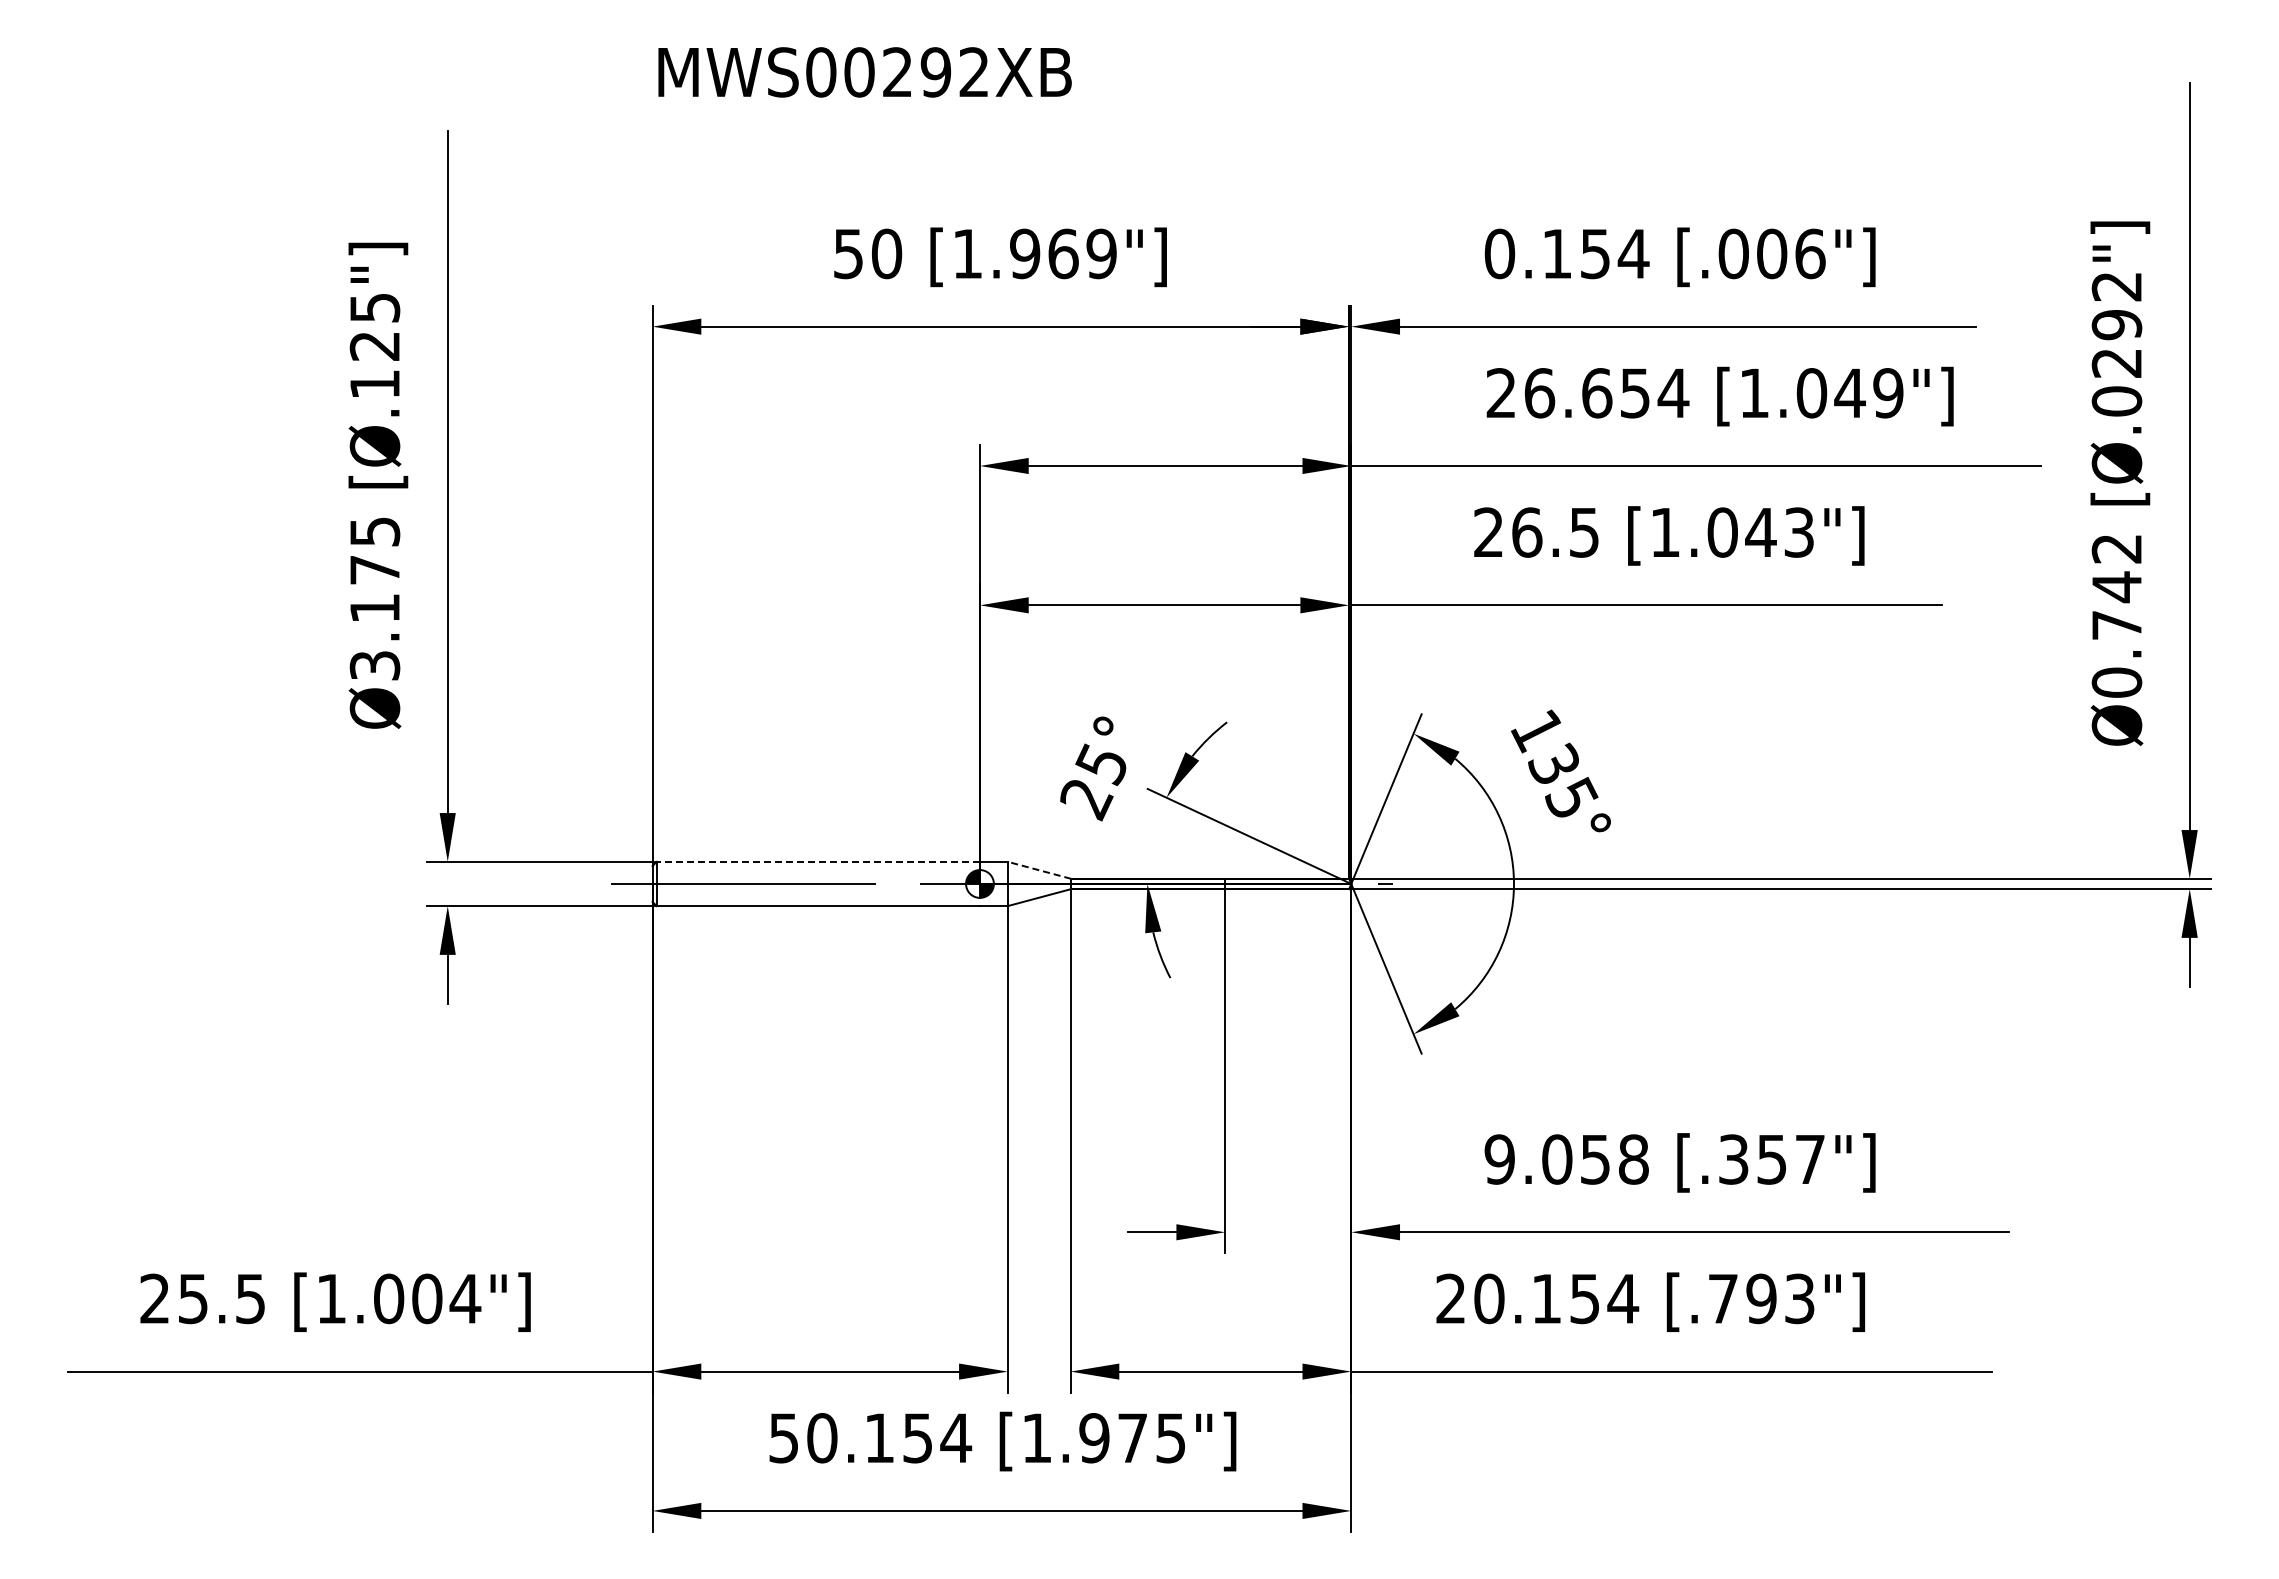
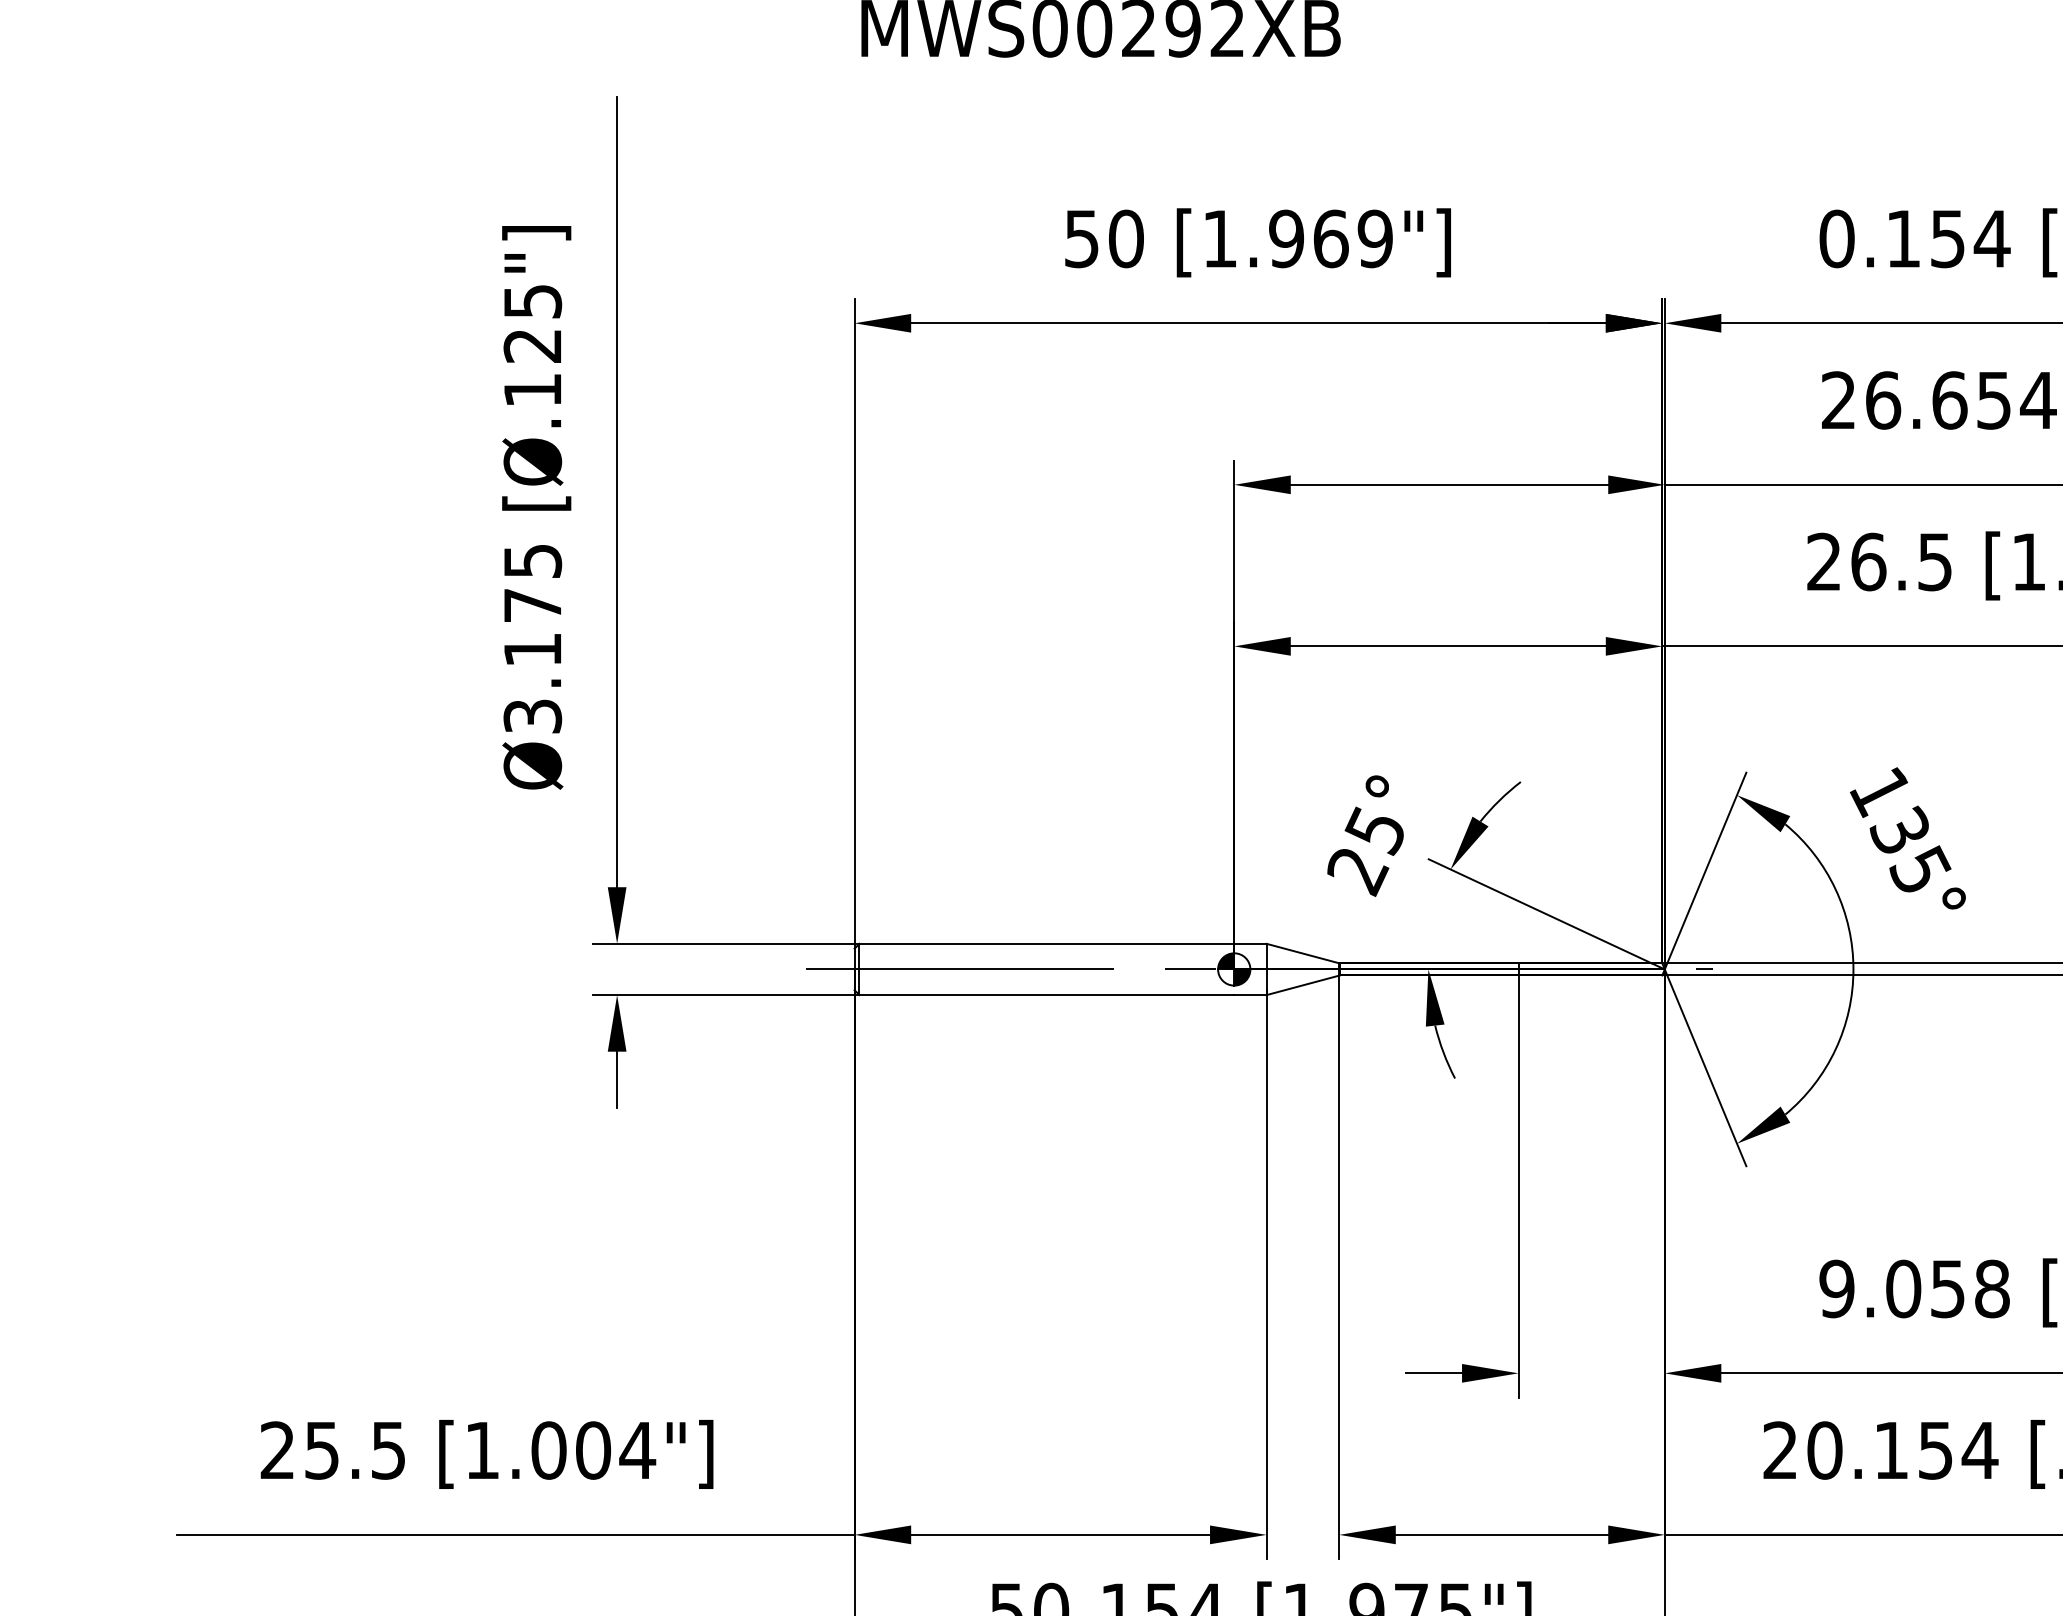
line: (818, 861) -> (1047, 943), dashed -> solid
line: (1039, 870) -> (1303, 953), dashed -> solid

